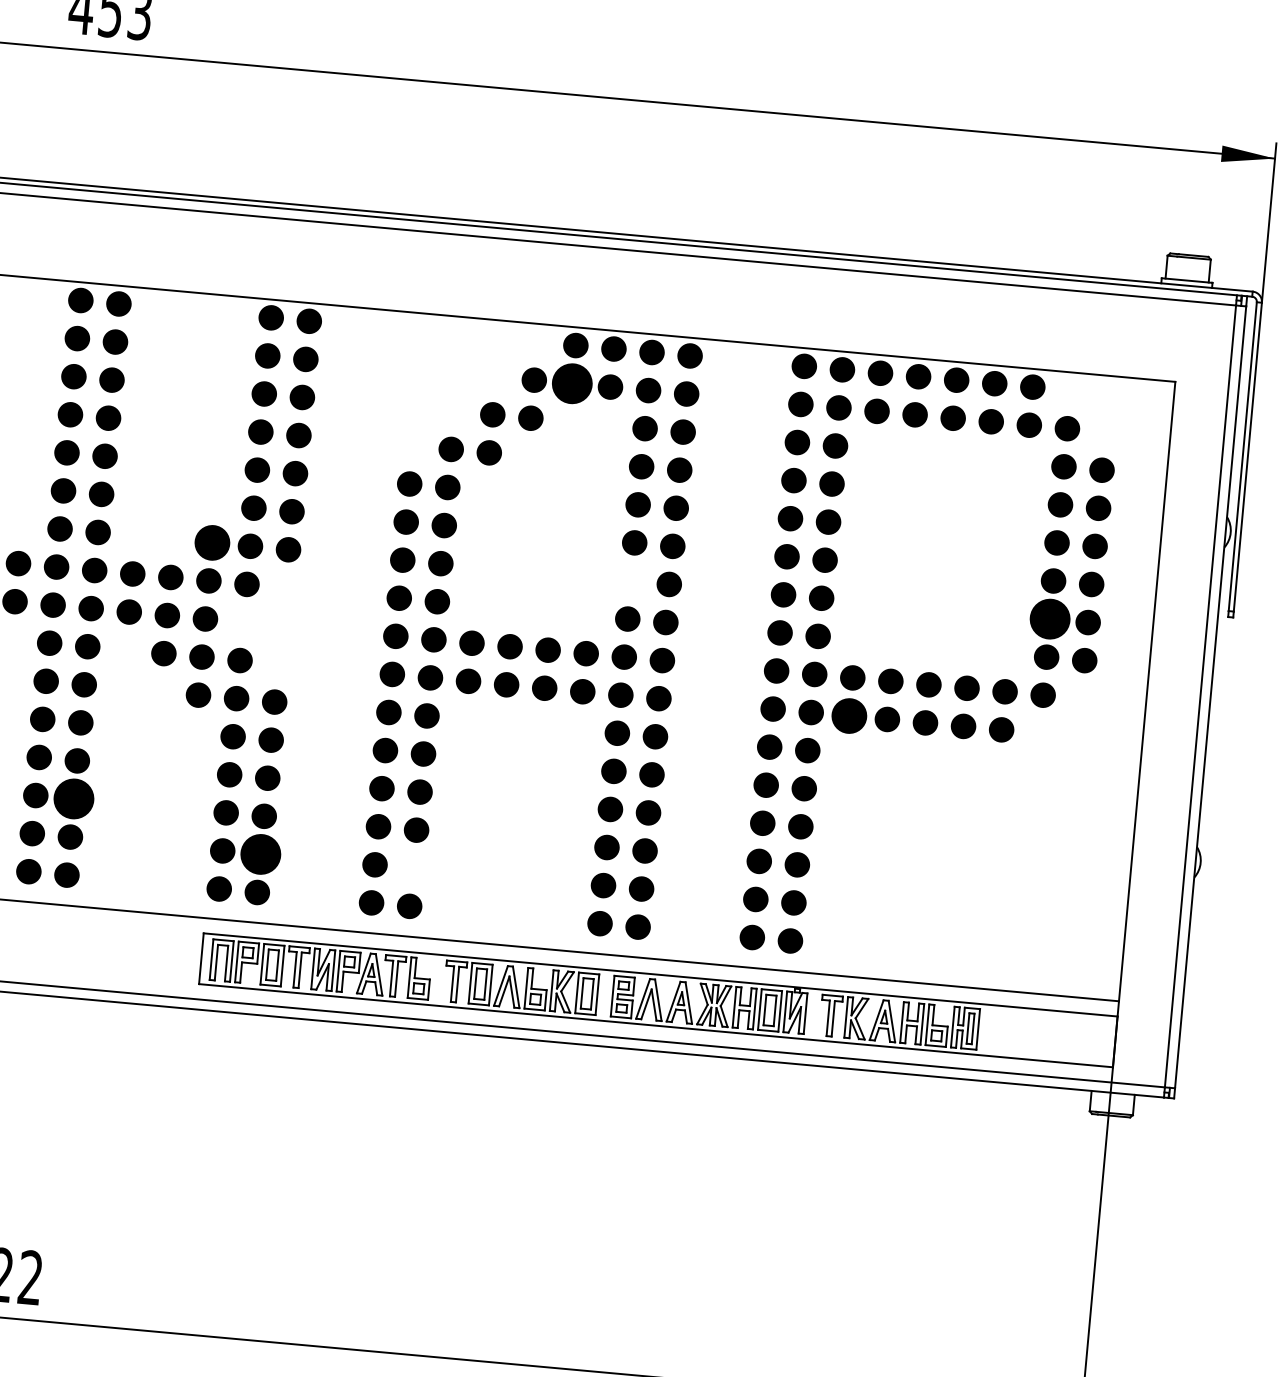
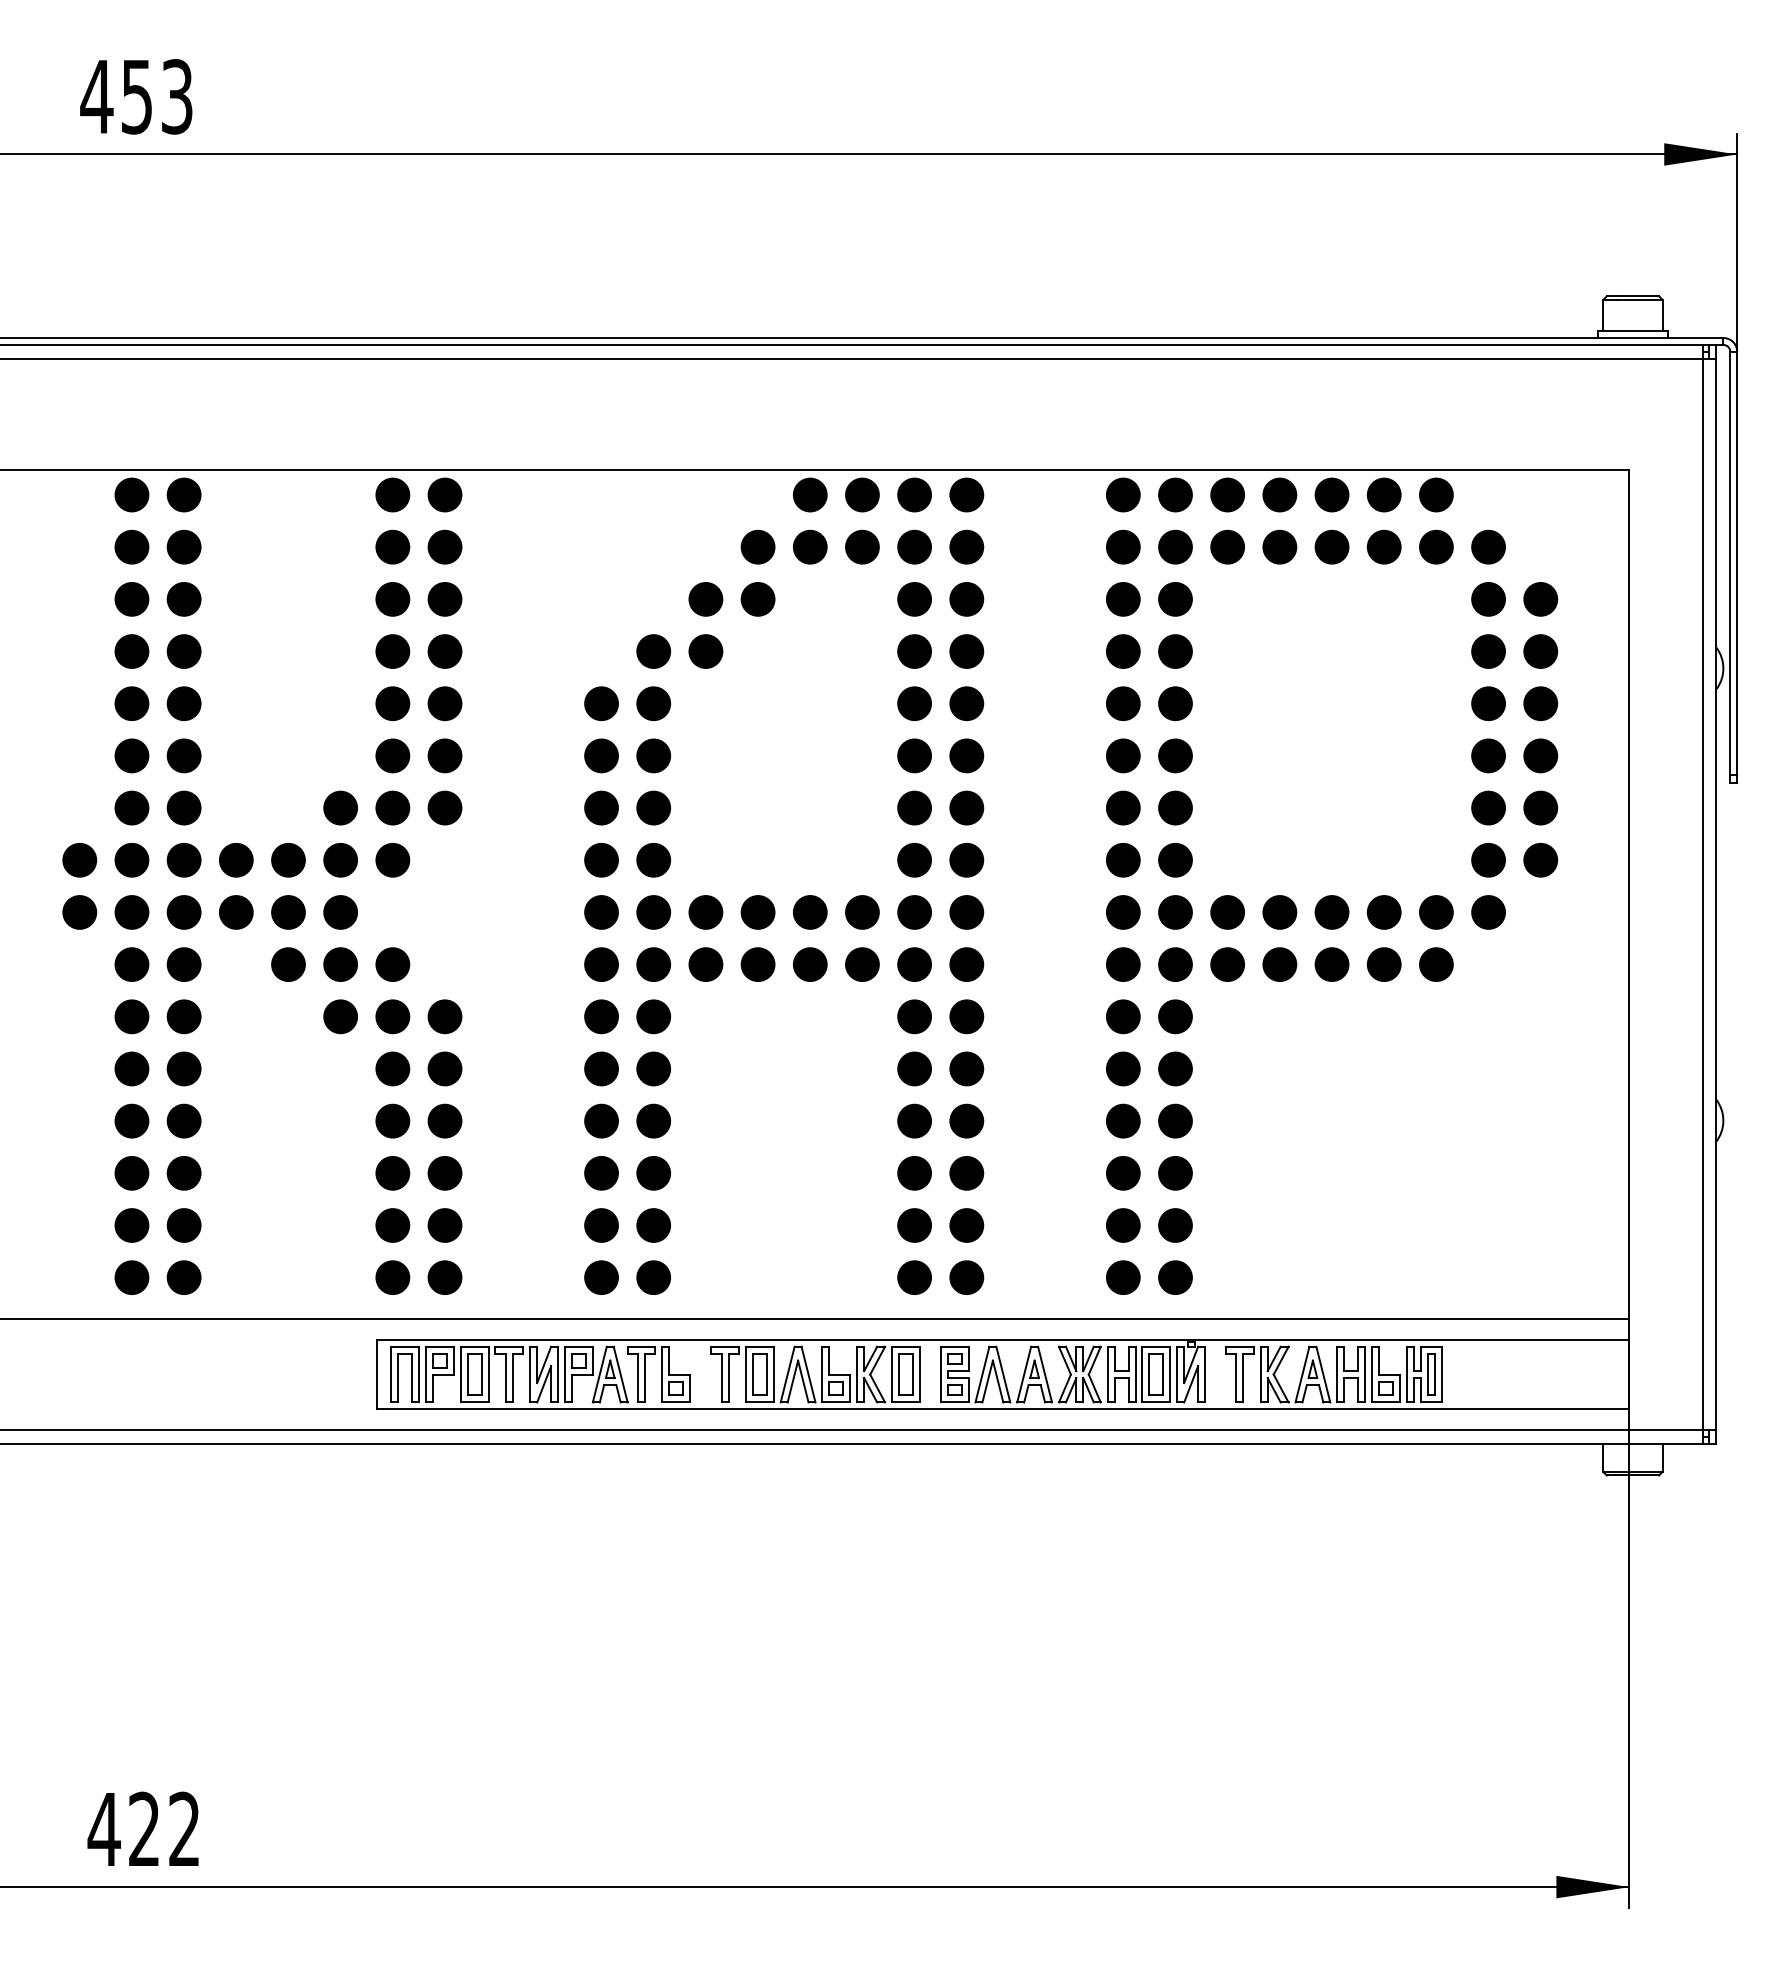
part: (572, 383) -> (810, 546), size x0.62
part: (212, 542) -> (340, 807), size x0.71
part: (631, 580) -> (914, 807), size x0.62
part: (1050, 618) -> (1488, 807), size x0.62
part: (849, 715) -> (1227, 964), size x0.71
part: (73, 799) -> (183, 1173), size x0.62
part: (260, 854) -> (444, 1225), size x0.62
part: (412, 868) -> (653, 1225), size x0.71

